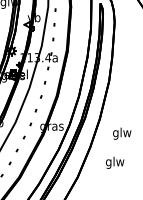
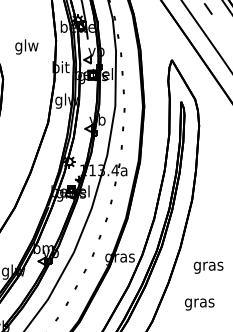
text: (122, 133) -> (208, 265), glw -> gras
text: (114, 162) -> (199, 302), glw -> gras

